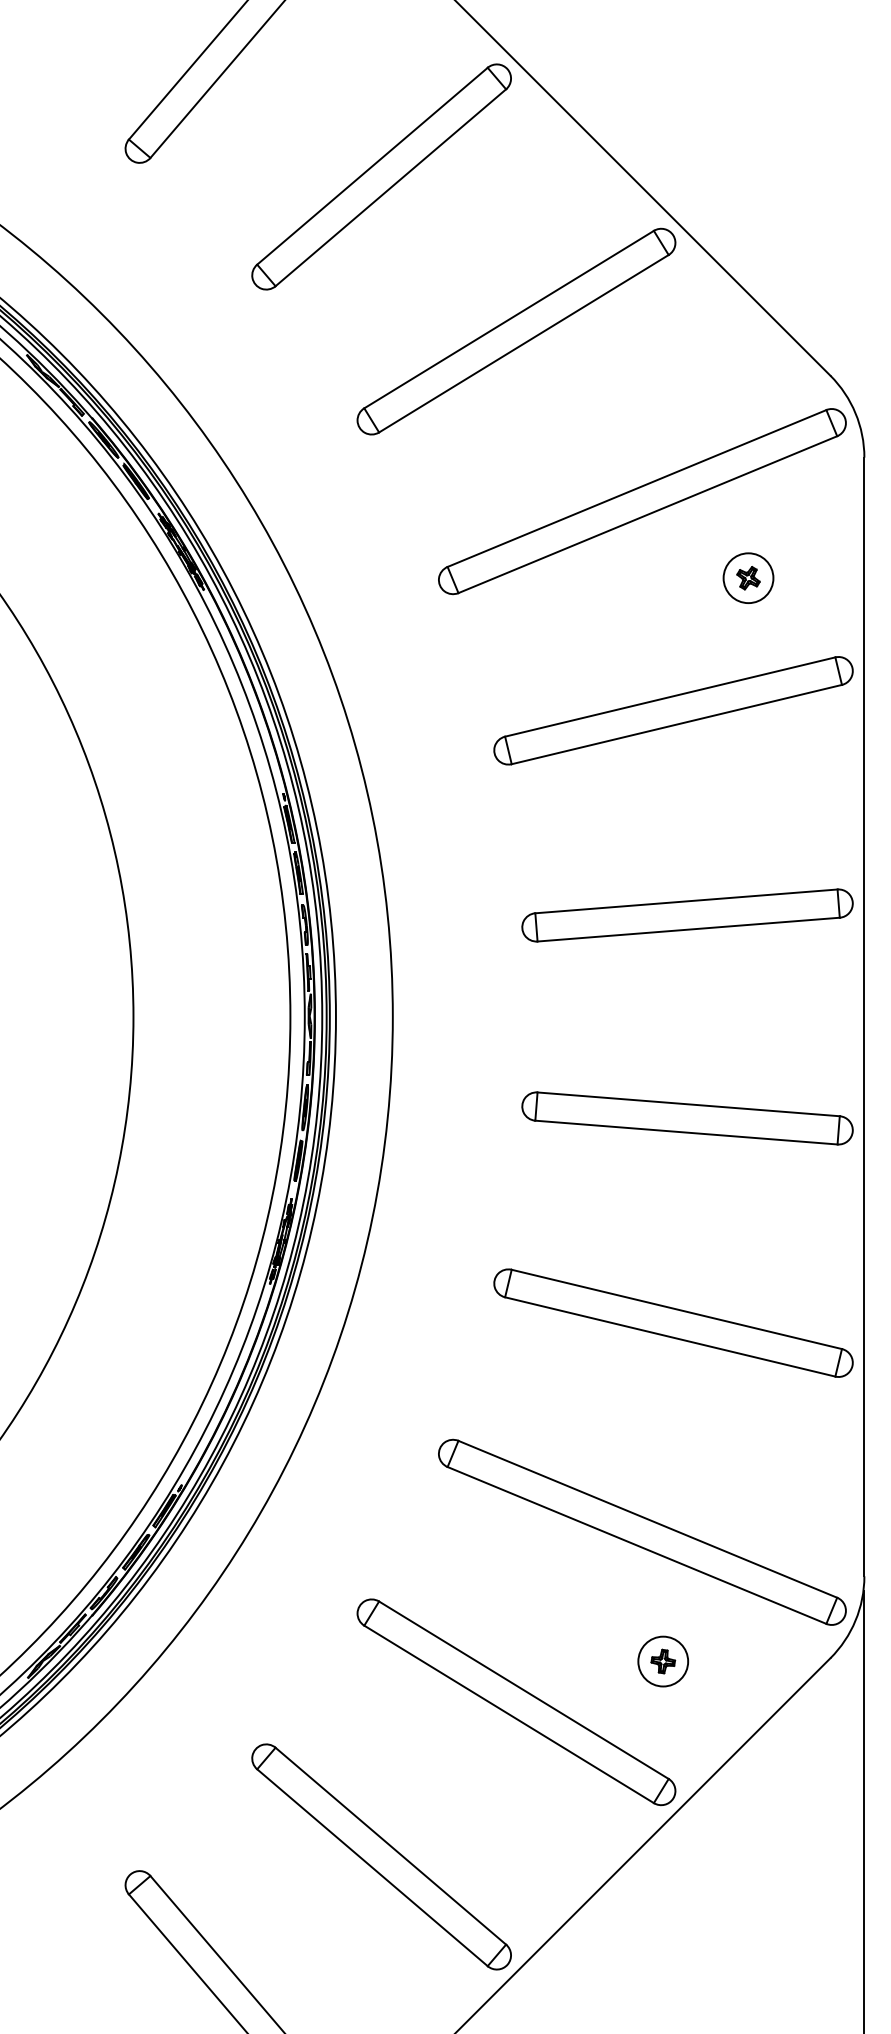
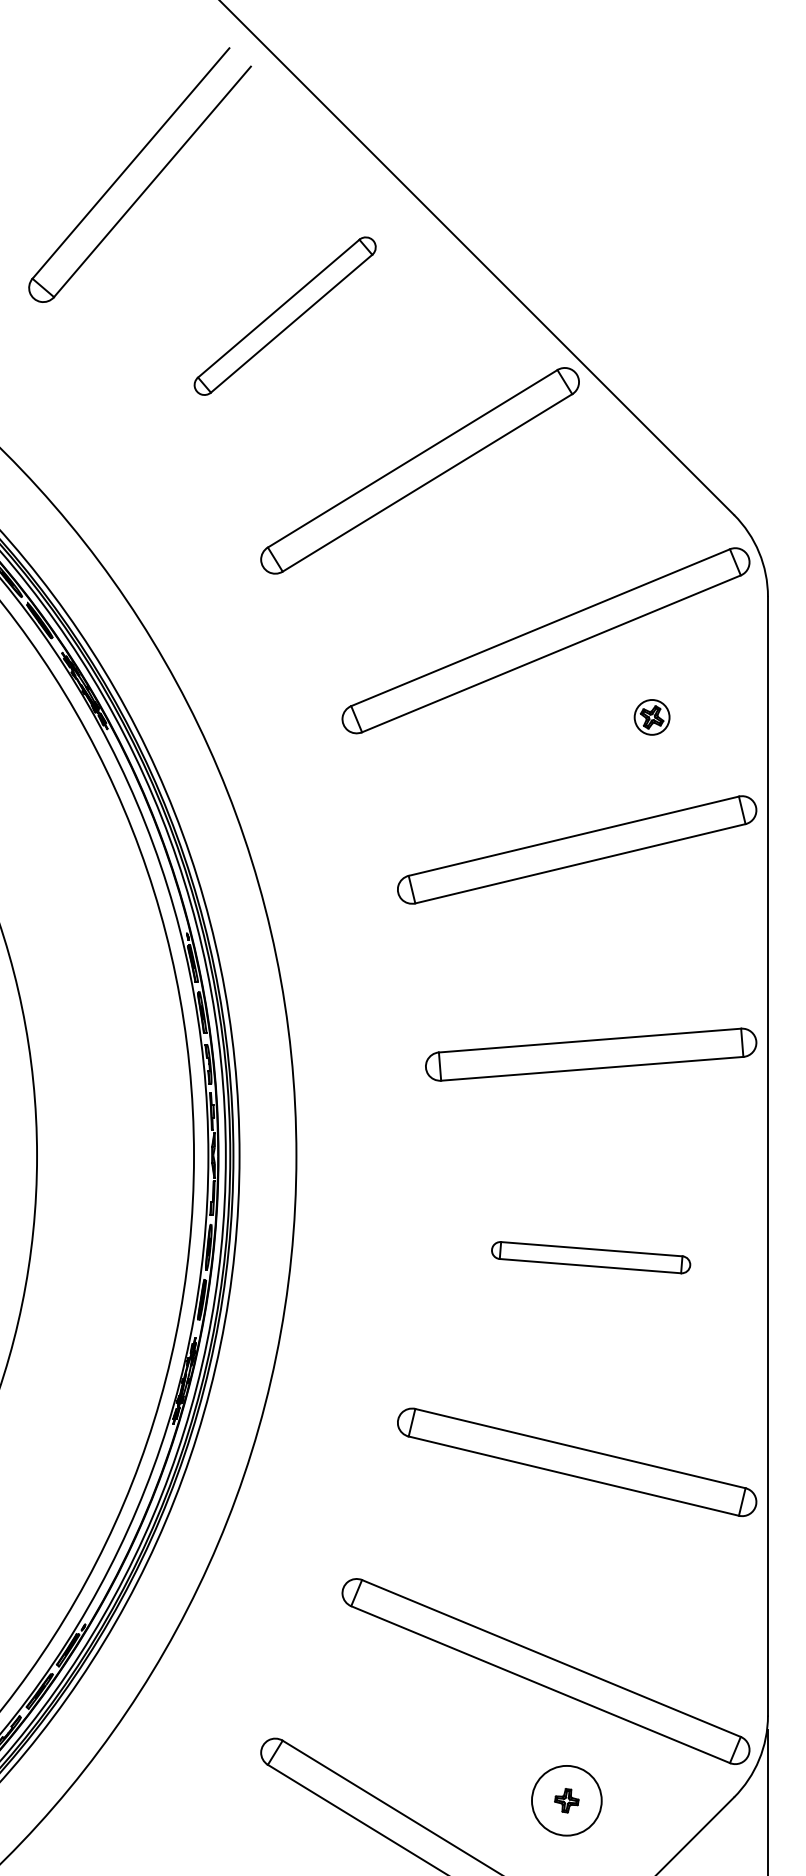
part: (381, 176) -> (285, 315), size x0.7
circle: (748, 578) -> (652, 717), size x0.7
part: (687, 1118) -> (591, 1257), size x0.6
circle: (663, 1661) -> (567, 1800), size x1.4

